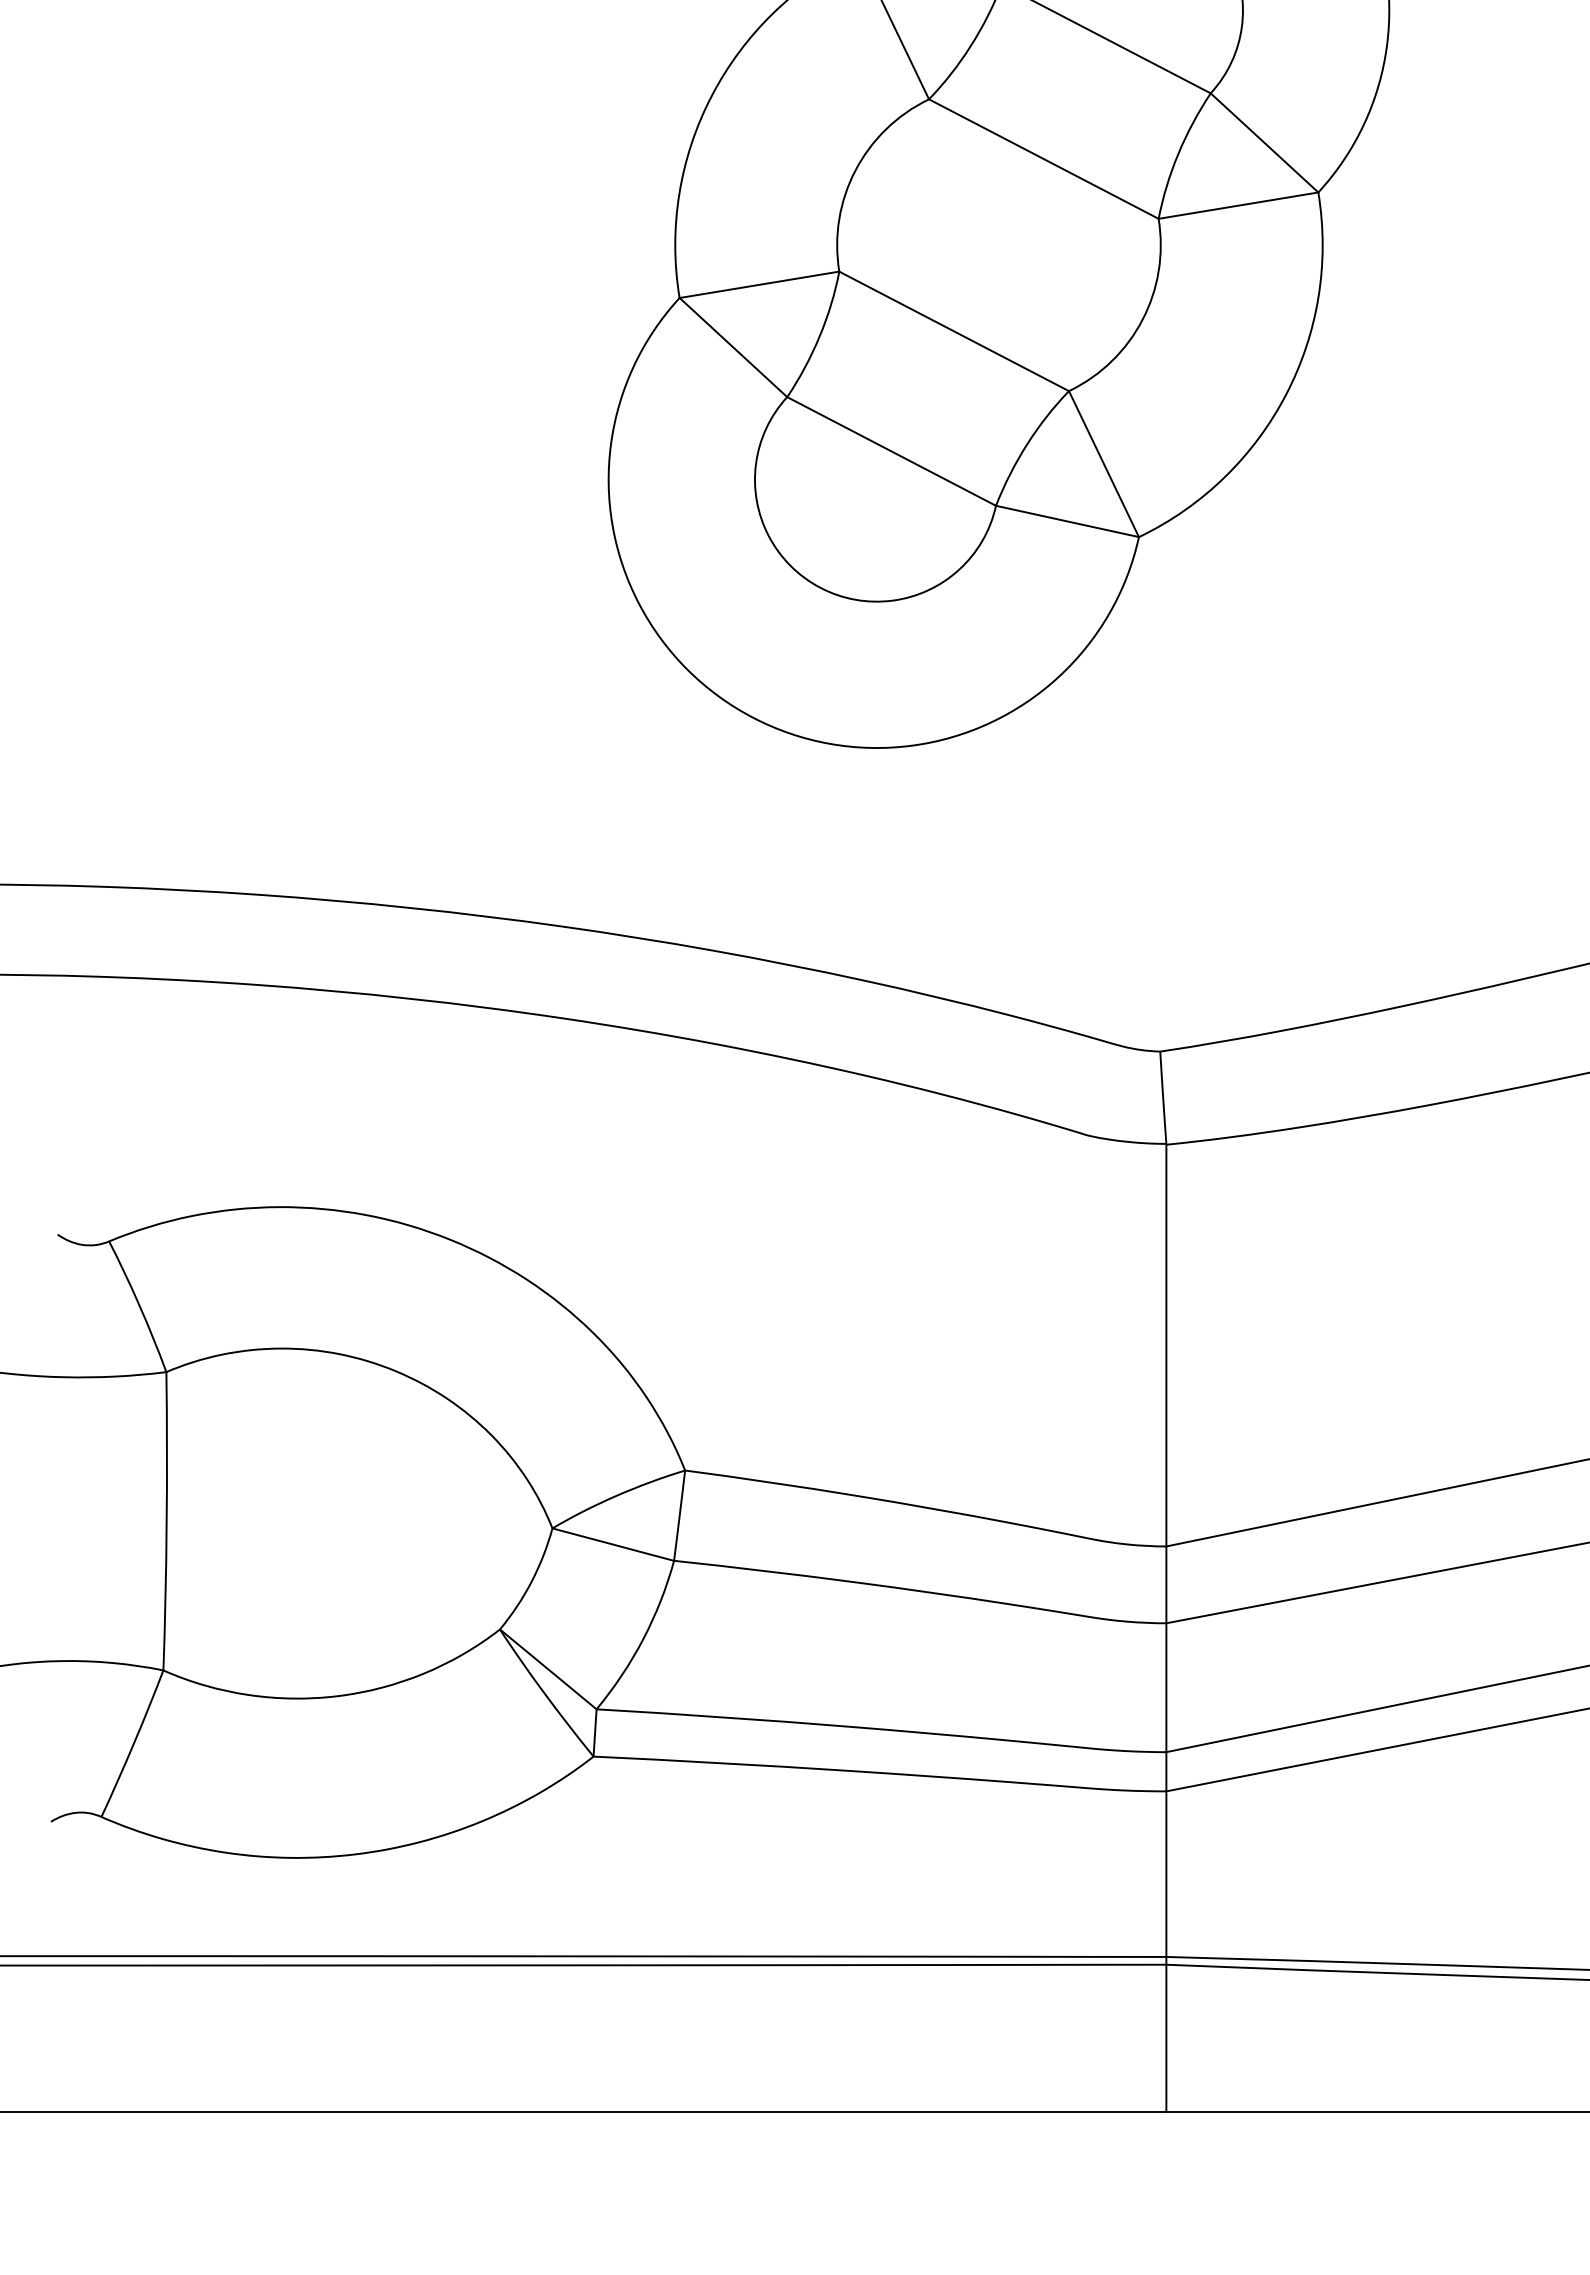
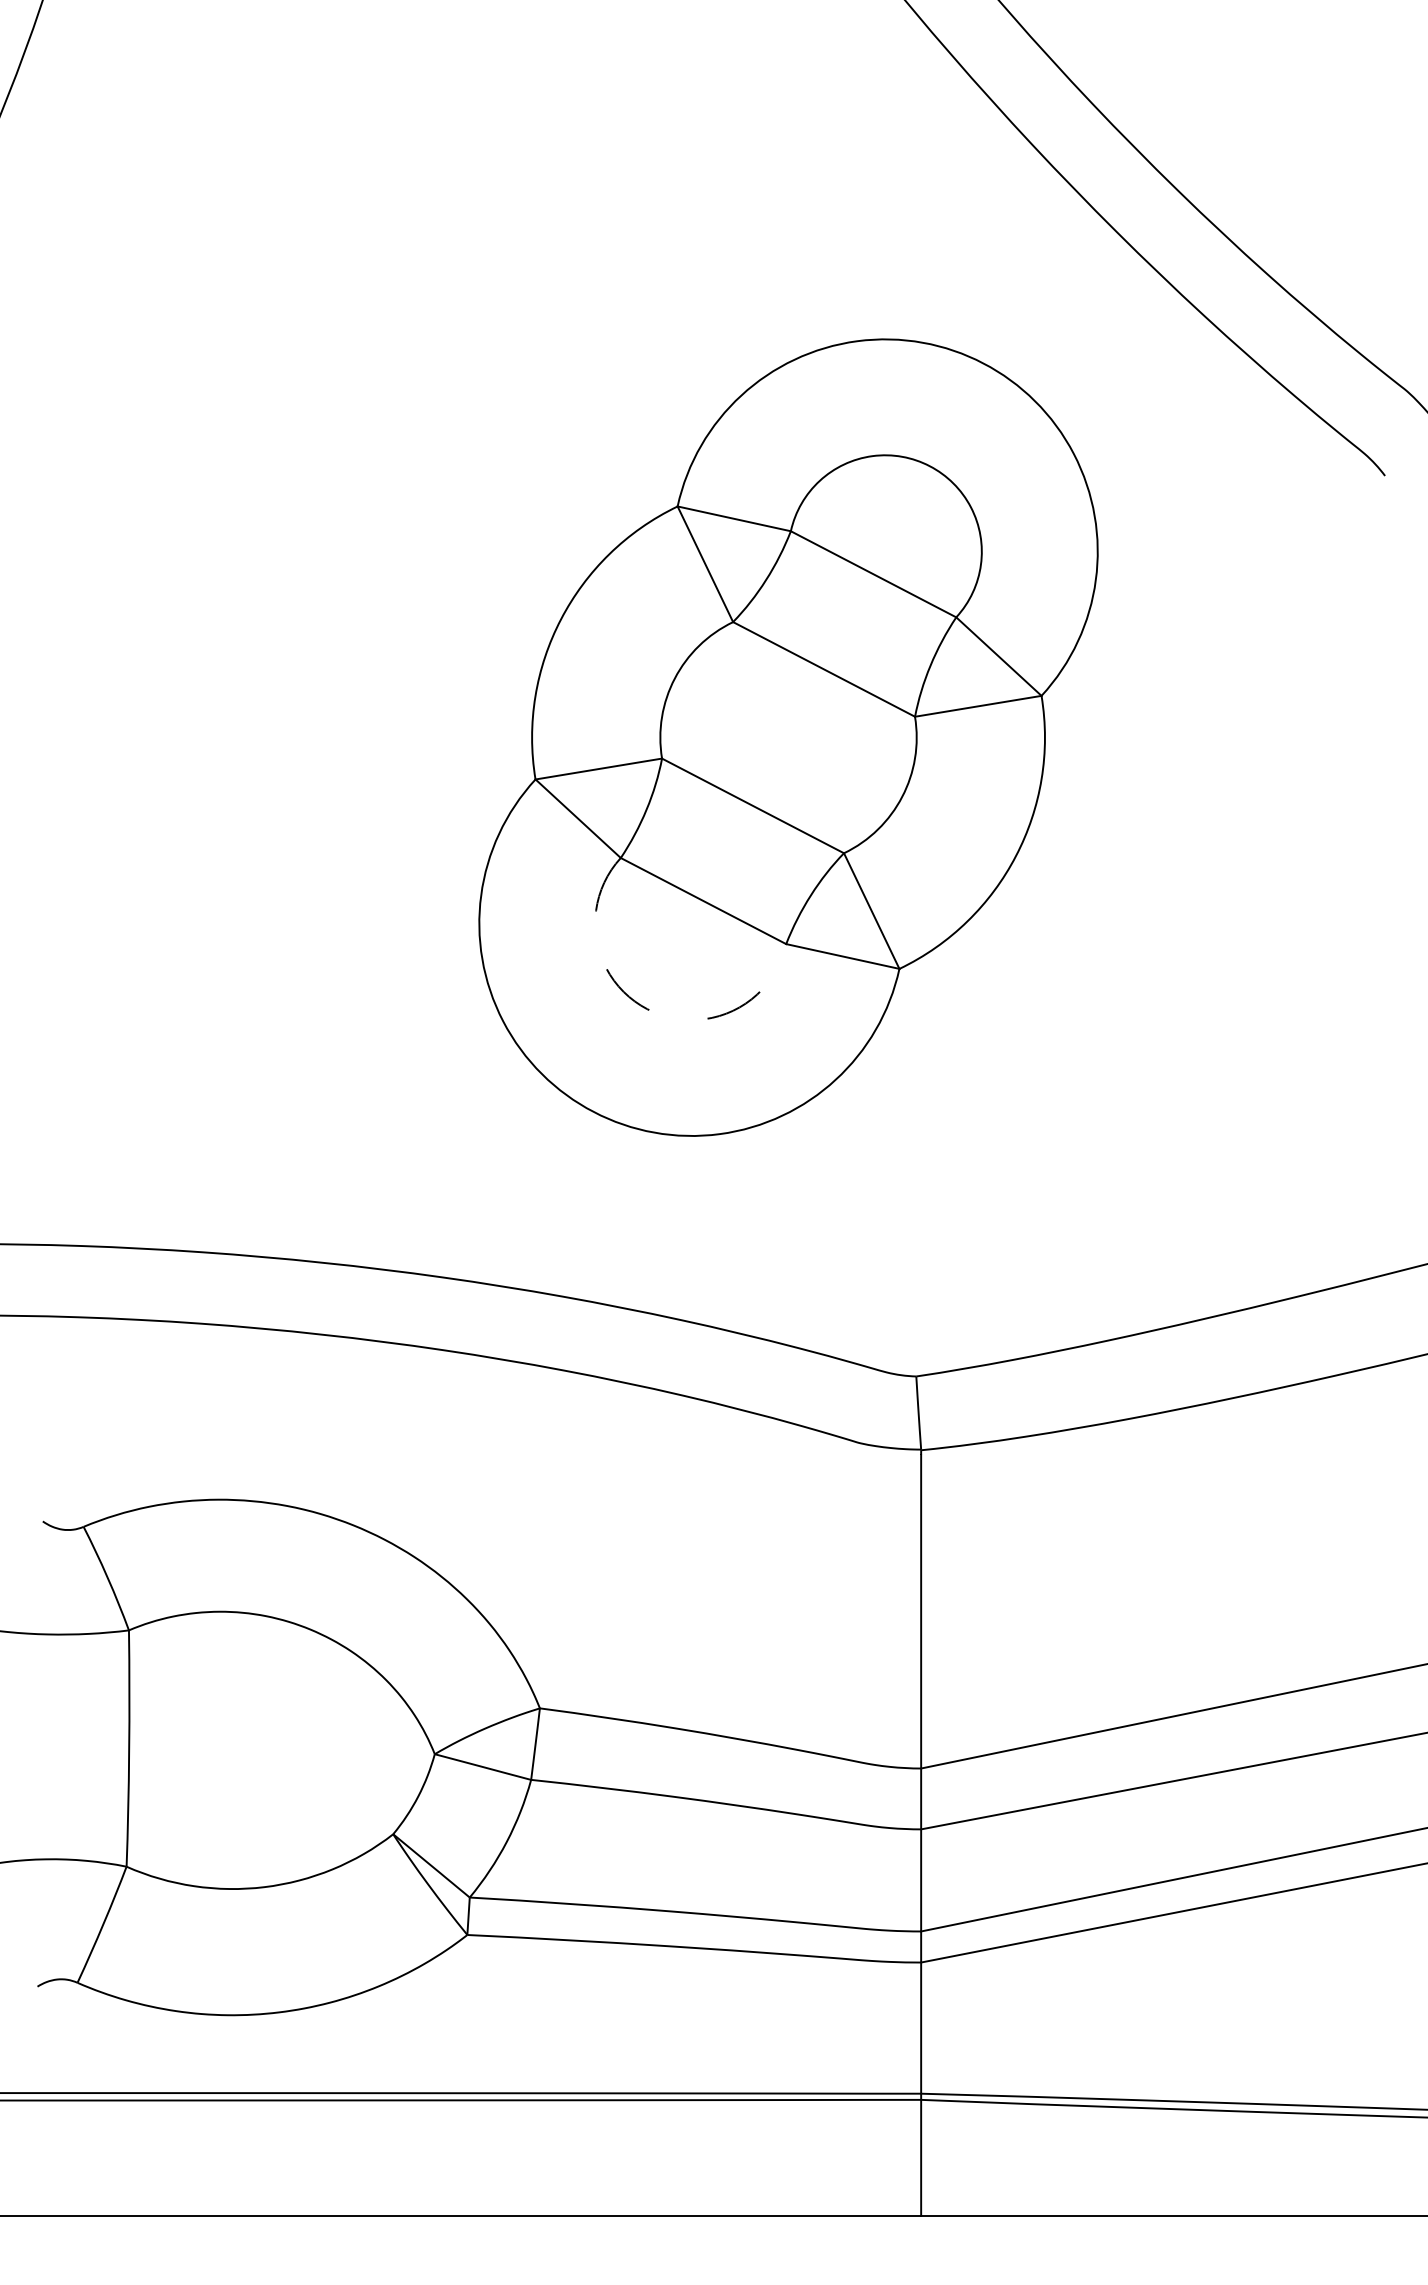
arc: (820, 588) -> (647, 1009), solid -> dashed

